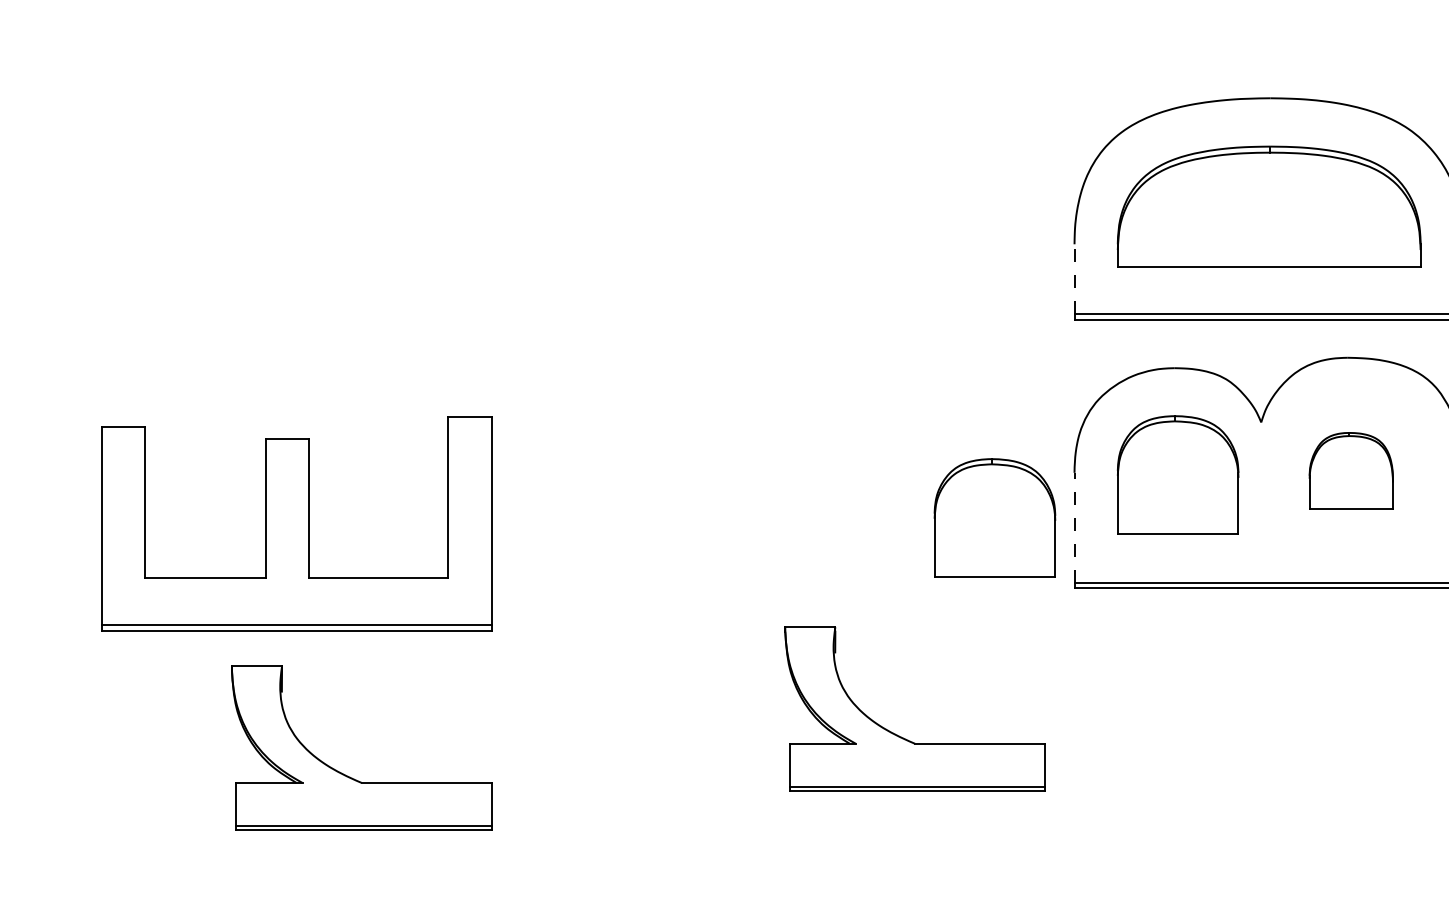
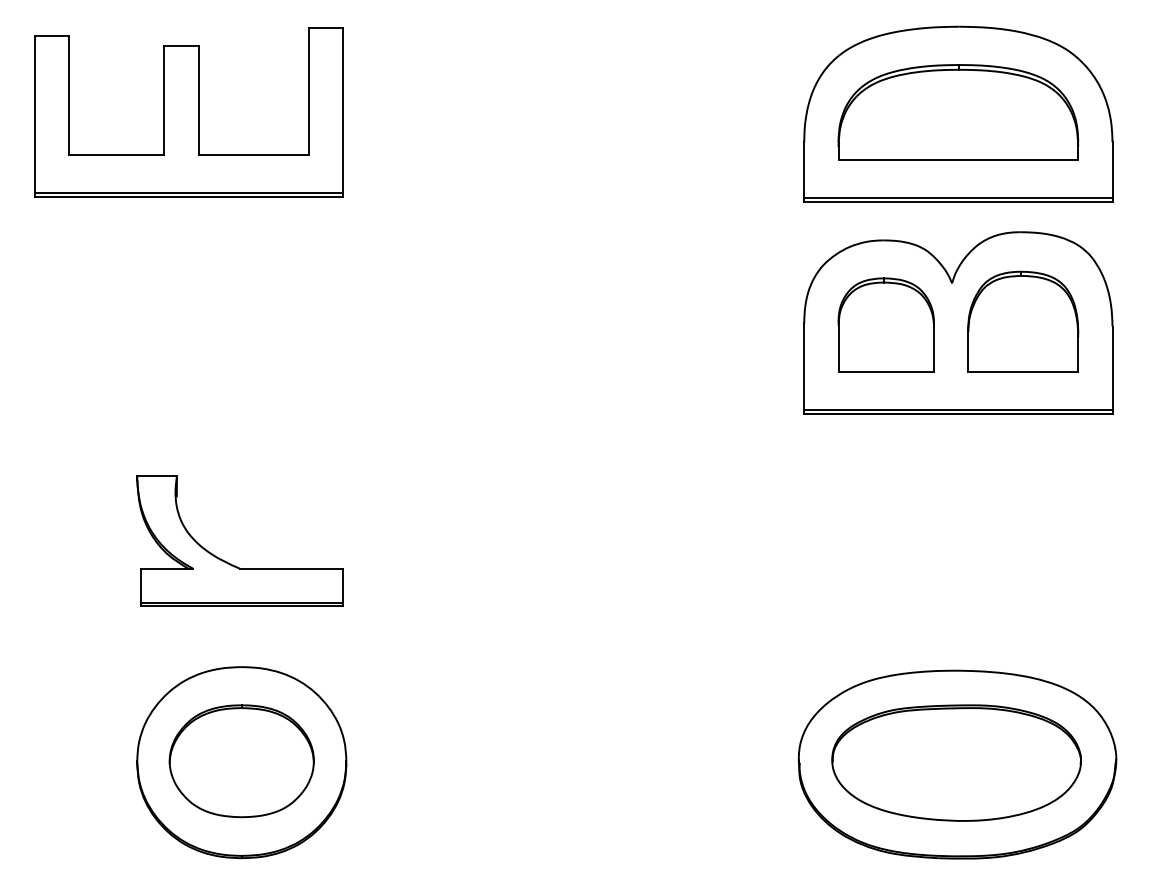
line: (1074, 279) -> (804, 170), dashed -> solid
part: (1351, 470) -> (1023, 321), size x1.67
part: (993, 517) -> (740, 358), removed
part: (296, 523) -> (188, 112), moved
line: (1074, 527) -> (804, 366), dashed -> solid
part: (899, 734) -> (665, 530), removed

